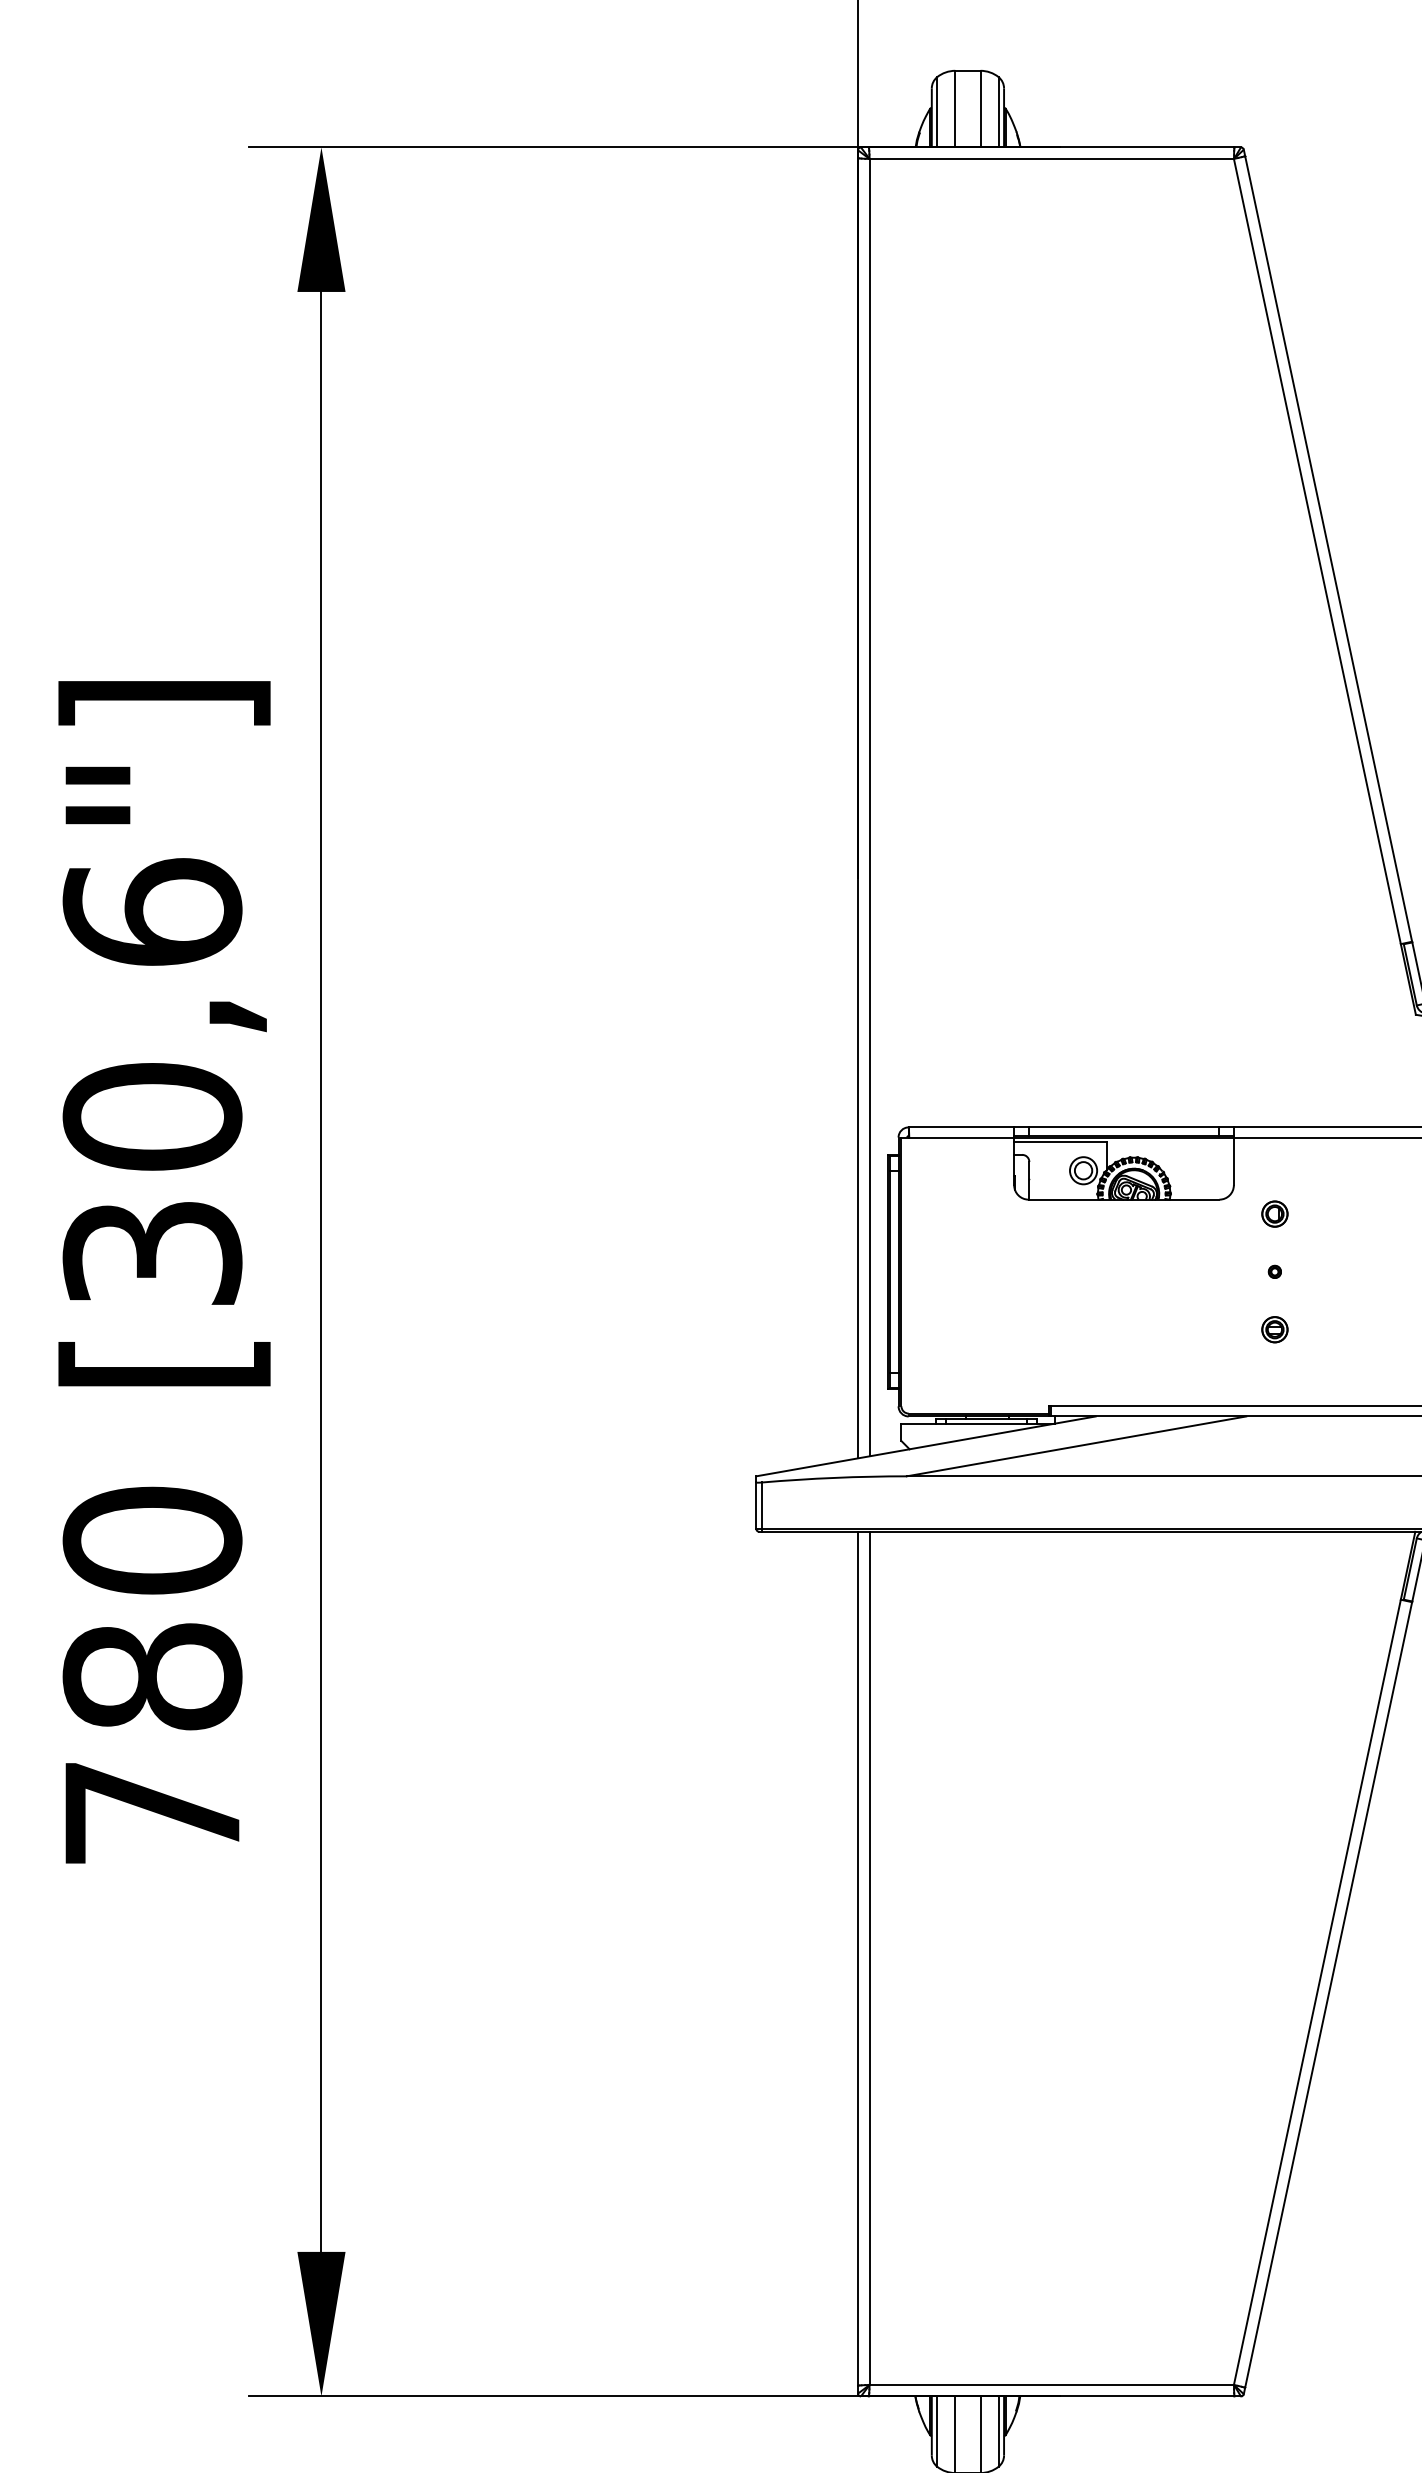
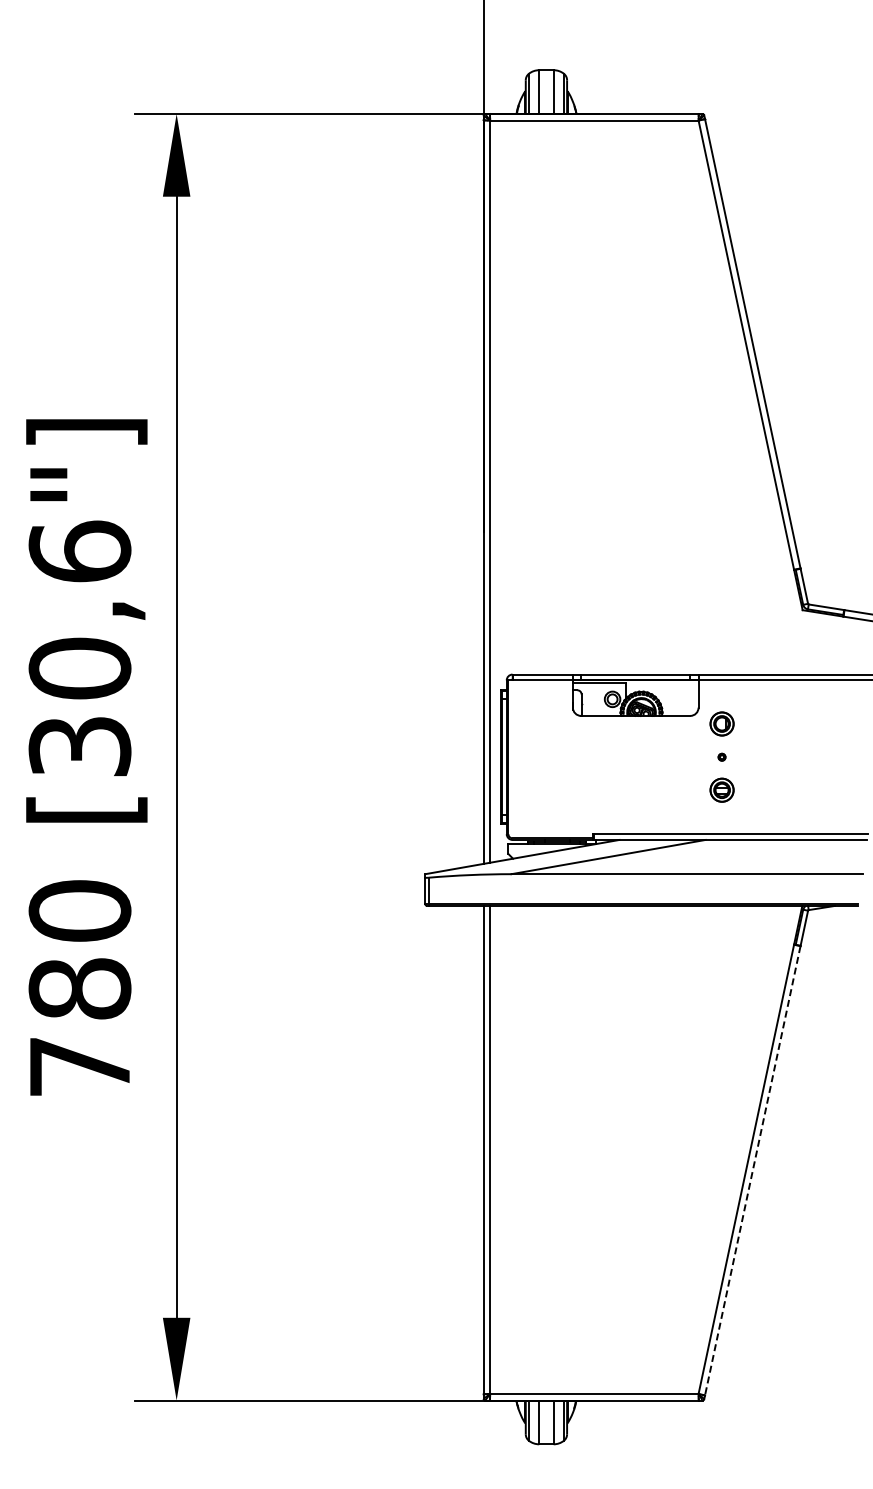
part: (1273, 1214) -> (721, 724), size x1.6
part: (1273, 1330) -> (721, 790), size x1.6
line: (1328, 1994) -> (752, 1170), solid -> dashed

